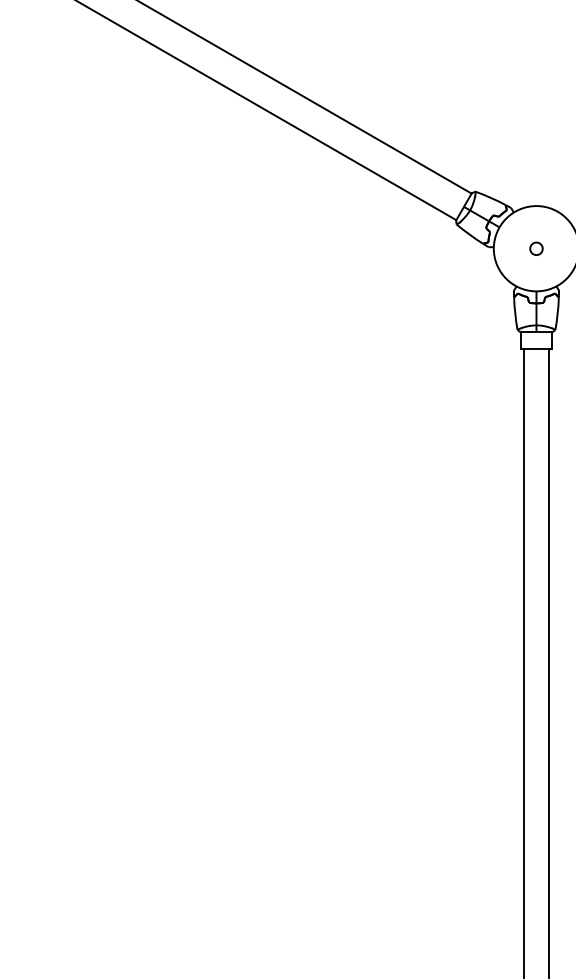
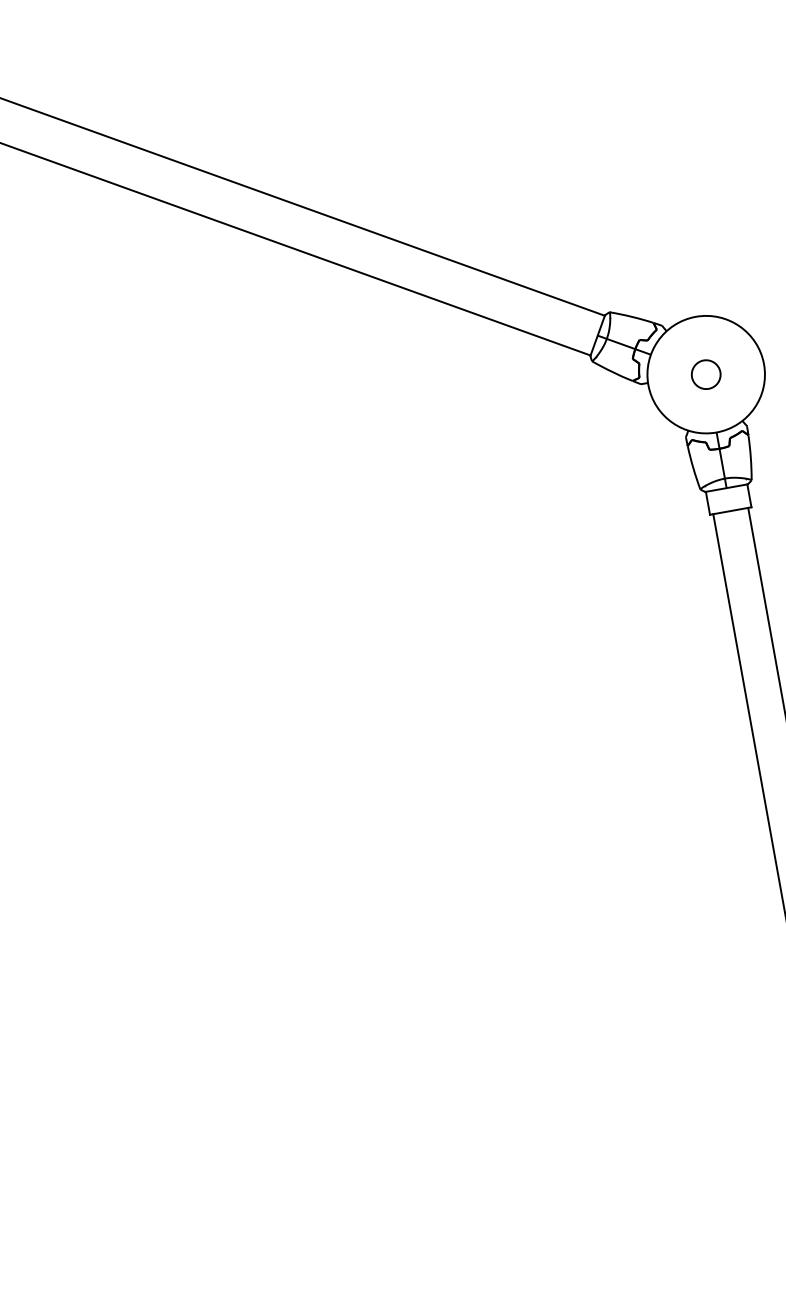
circle: (536, 248) -> (706, 374), size x1.67

